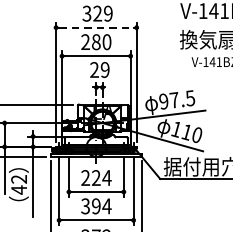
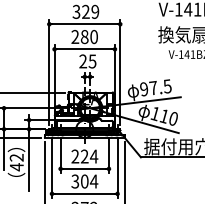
line: (96, 27) -> (84, 24), dashed -> solid
text: (105, 69) -> (92, 61), 29 -> 25
text: (96, 206) -> (84, 181), 394 -> 304

